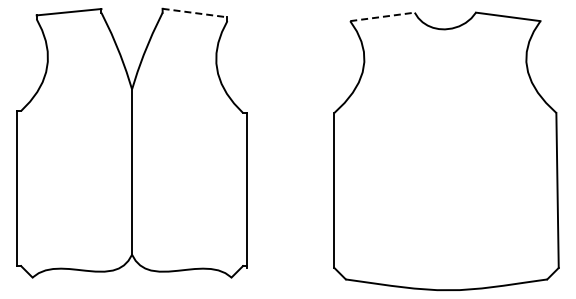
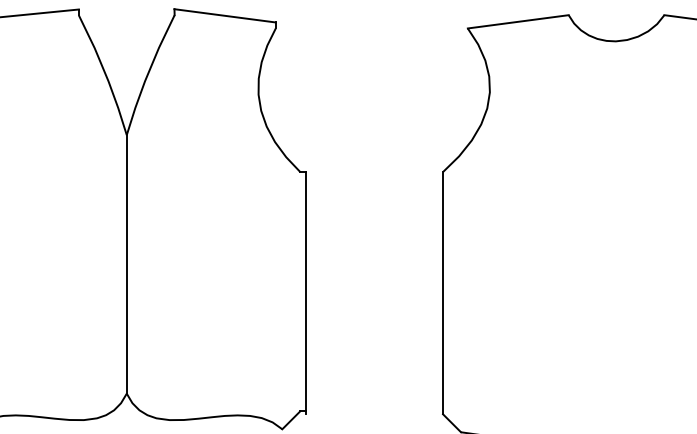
line: (194, 13) -> (224, 16), dashed -> solid
line: (382, 16) -> (518, 21), dashed -> solid

